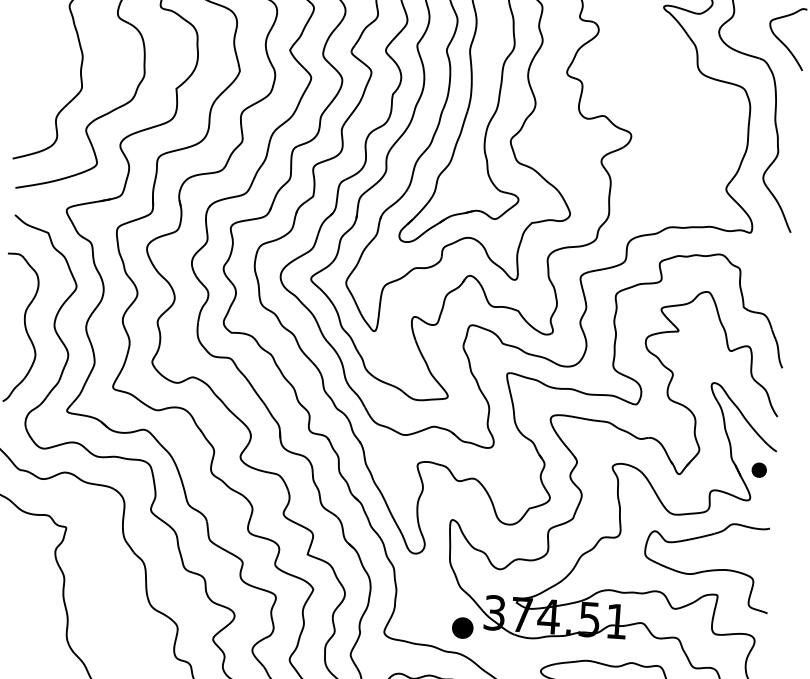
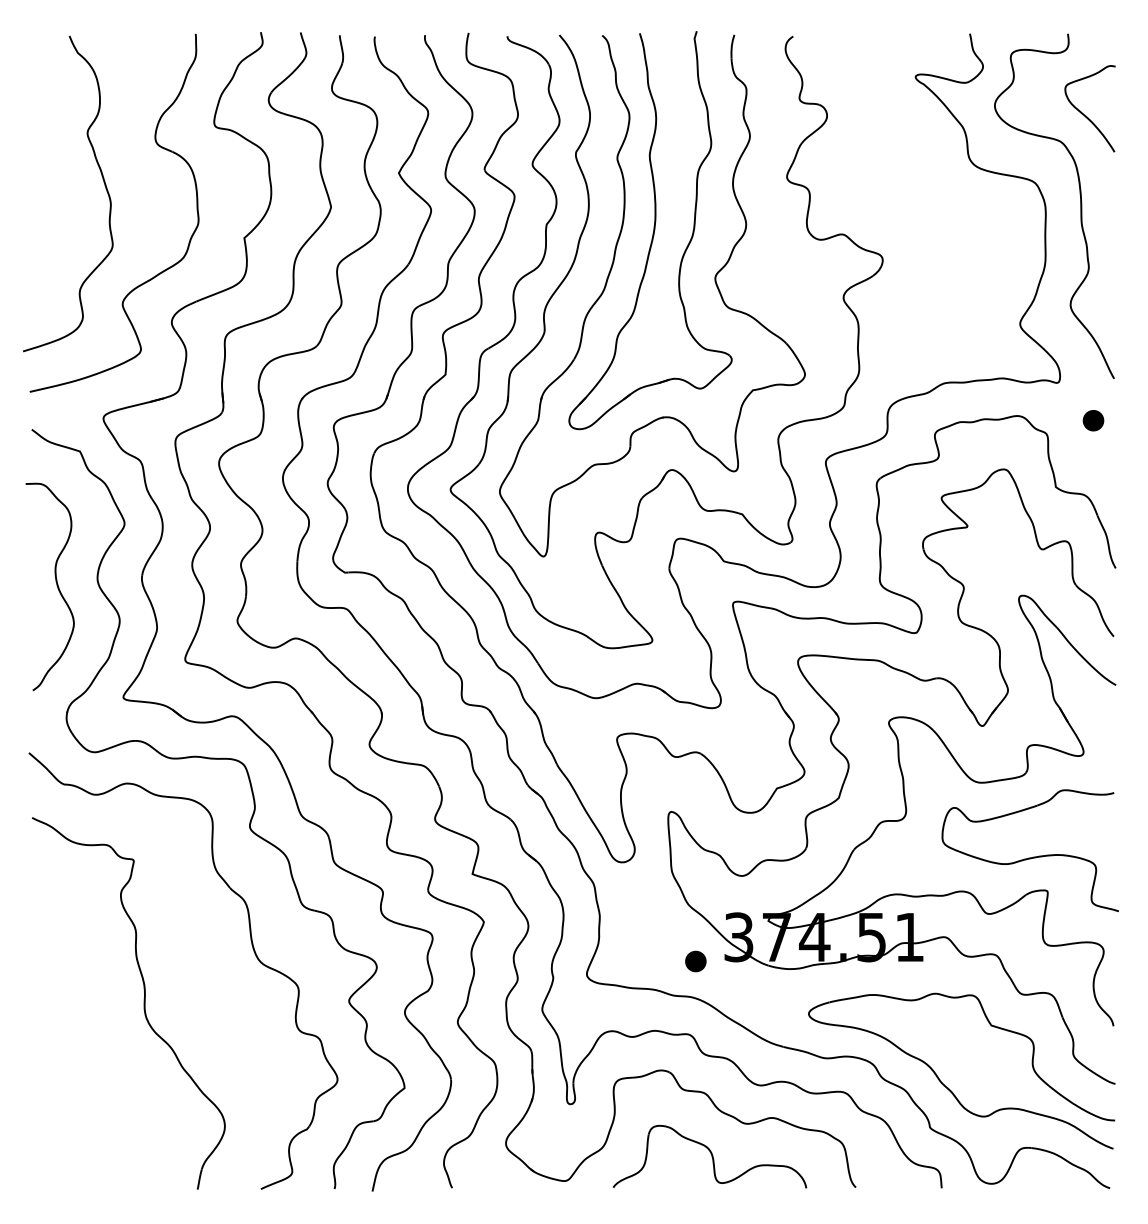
part: (759, 470) -> (1093, 420), moved
part: (462, 628) -> (695, 961), size x0.71

